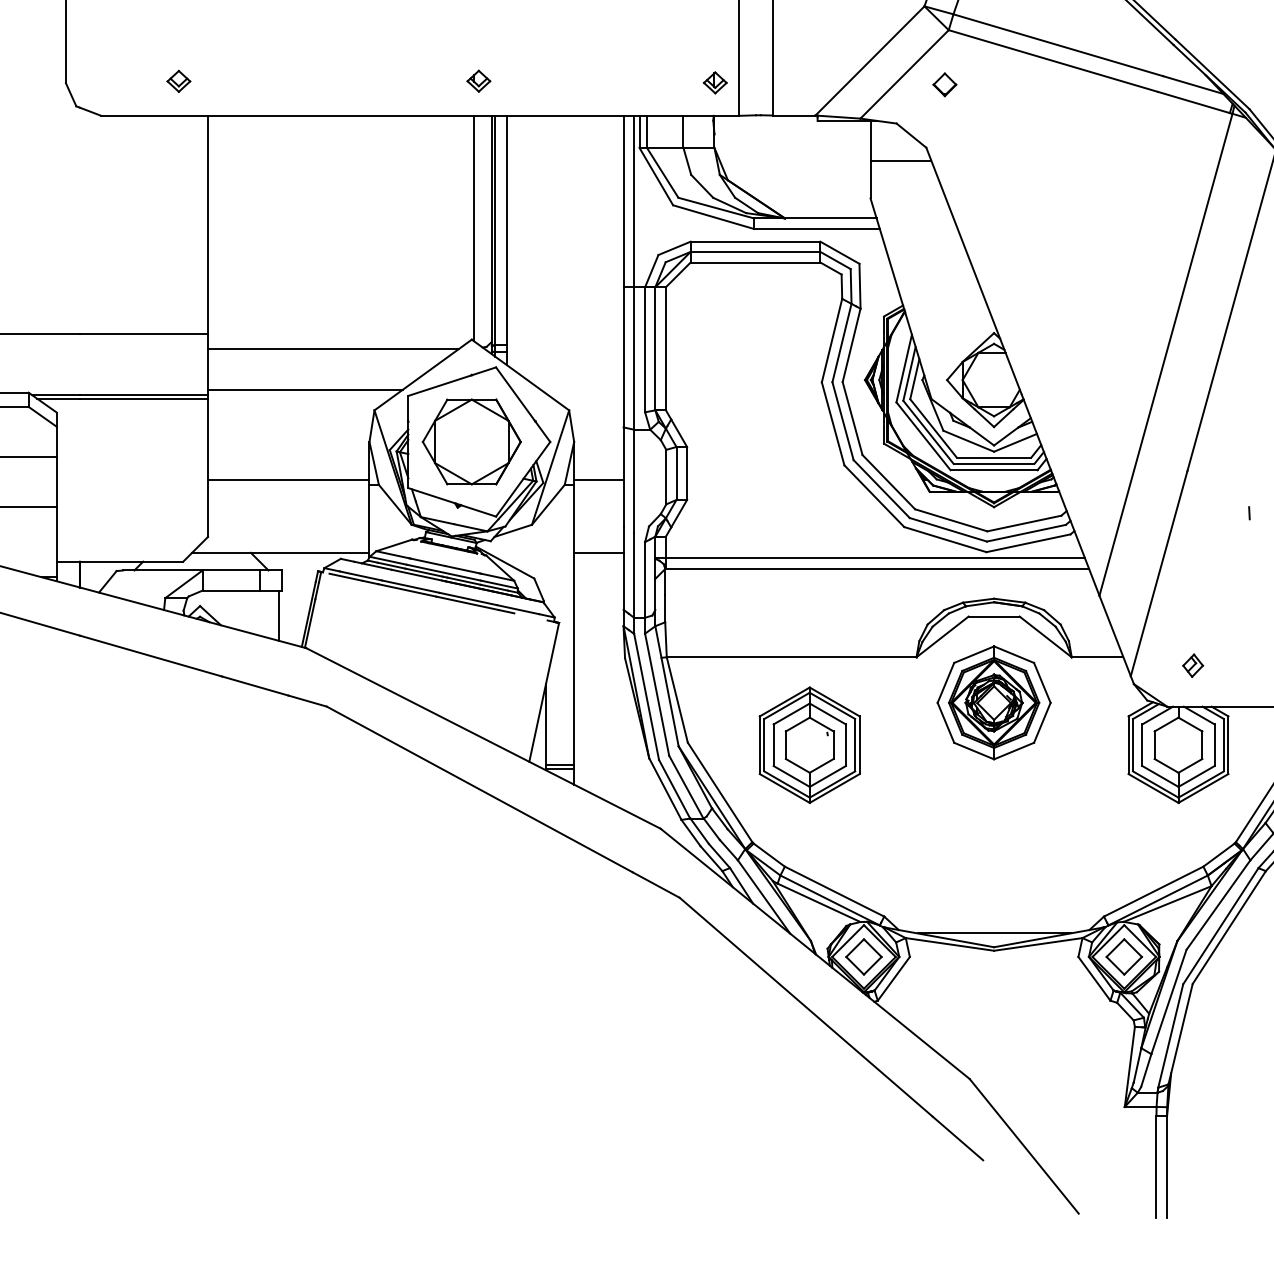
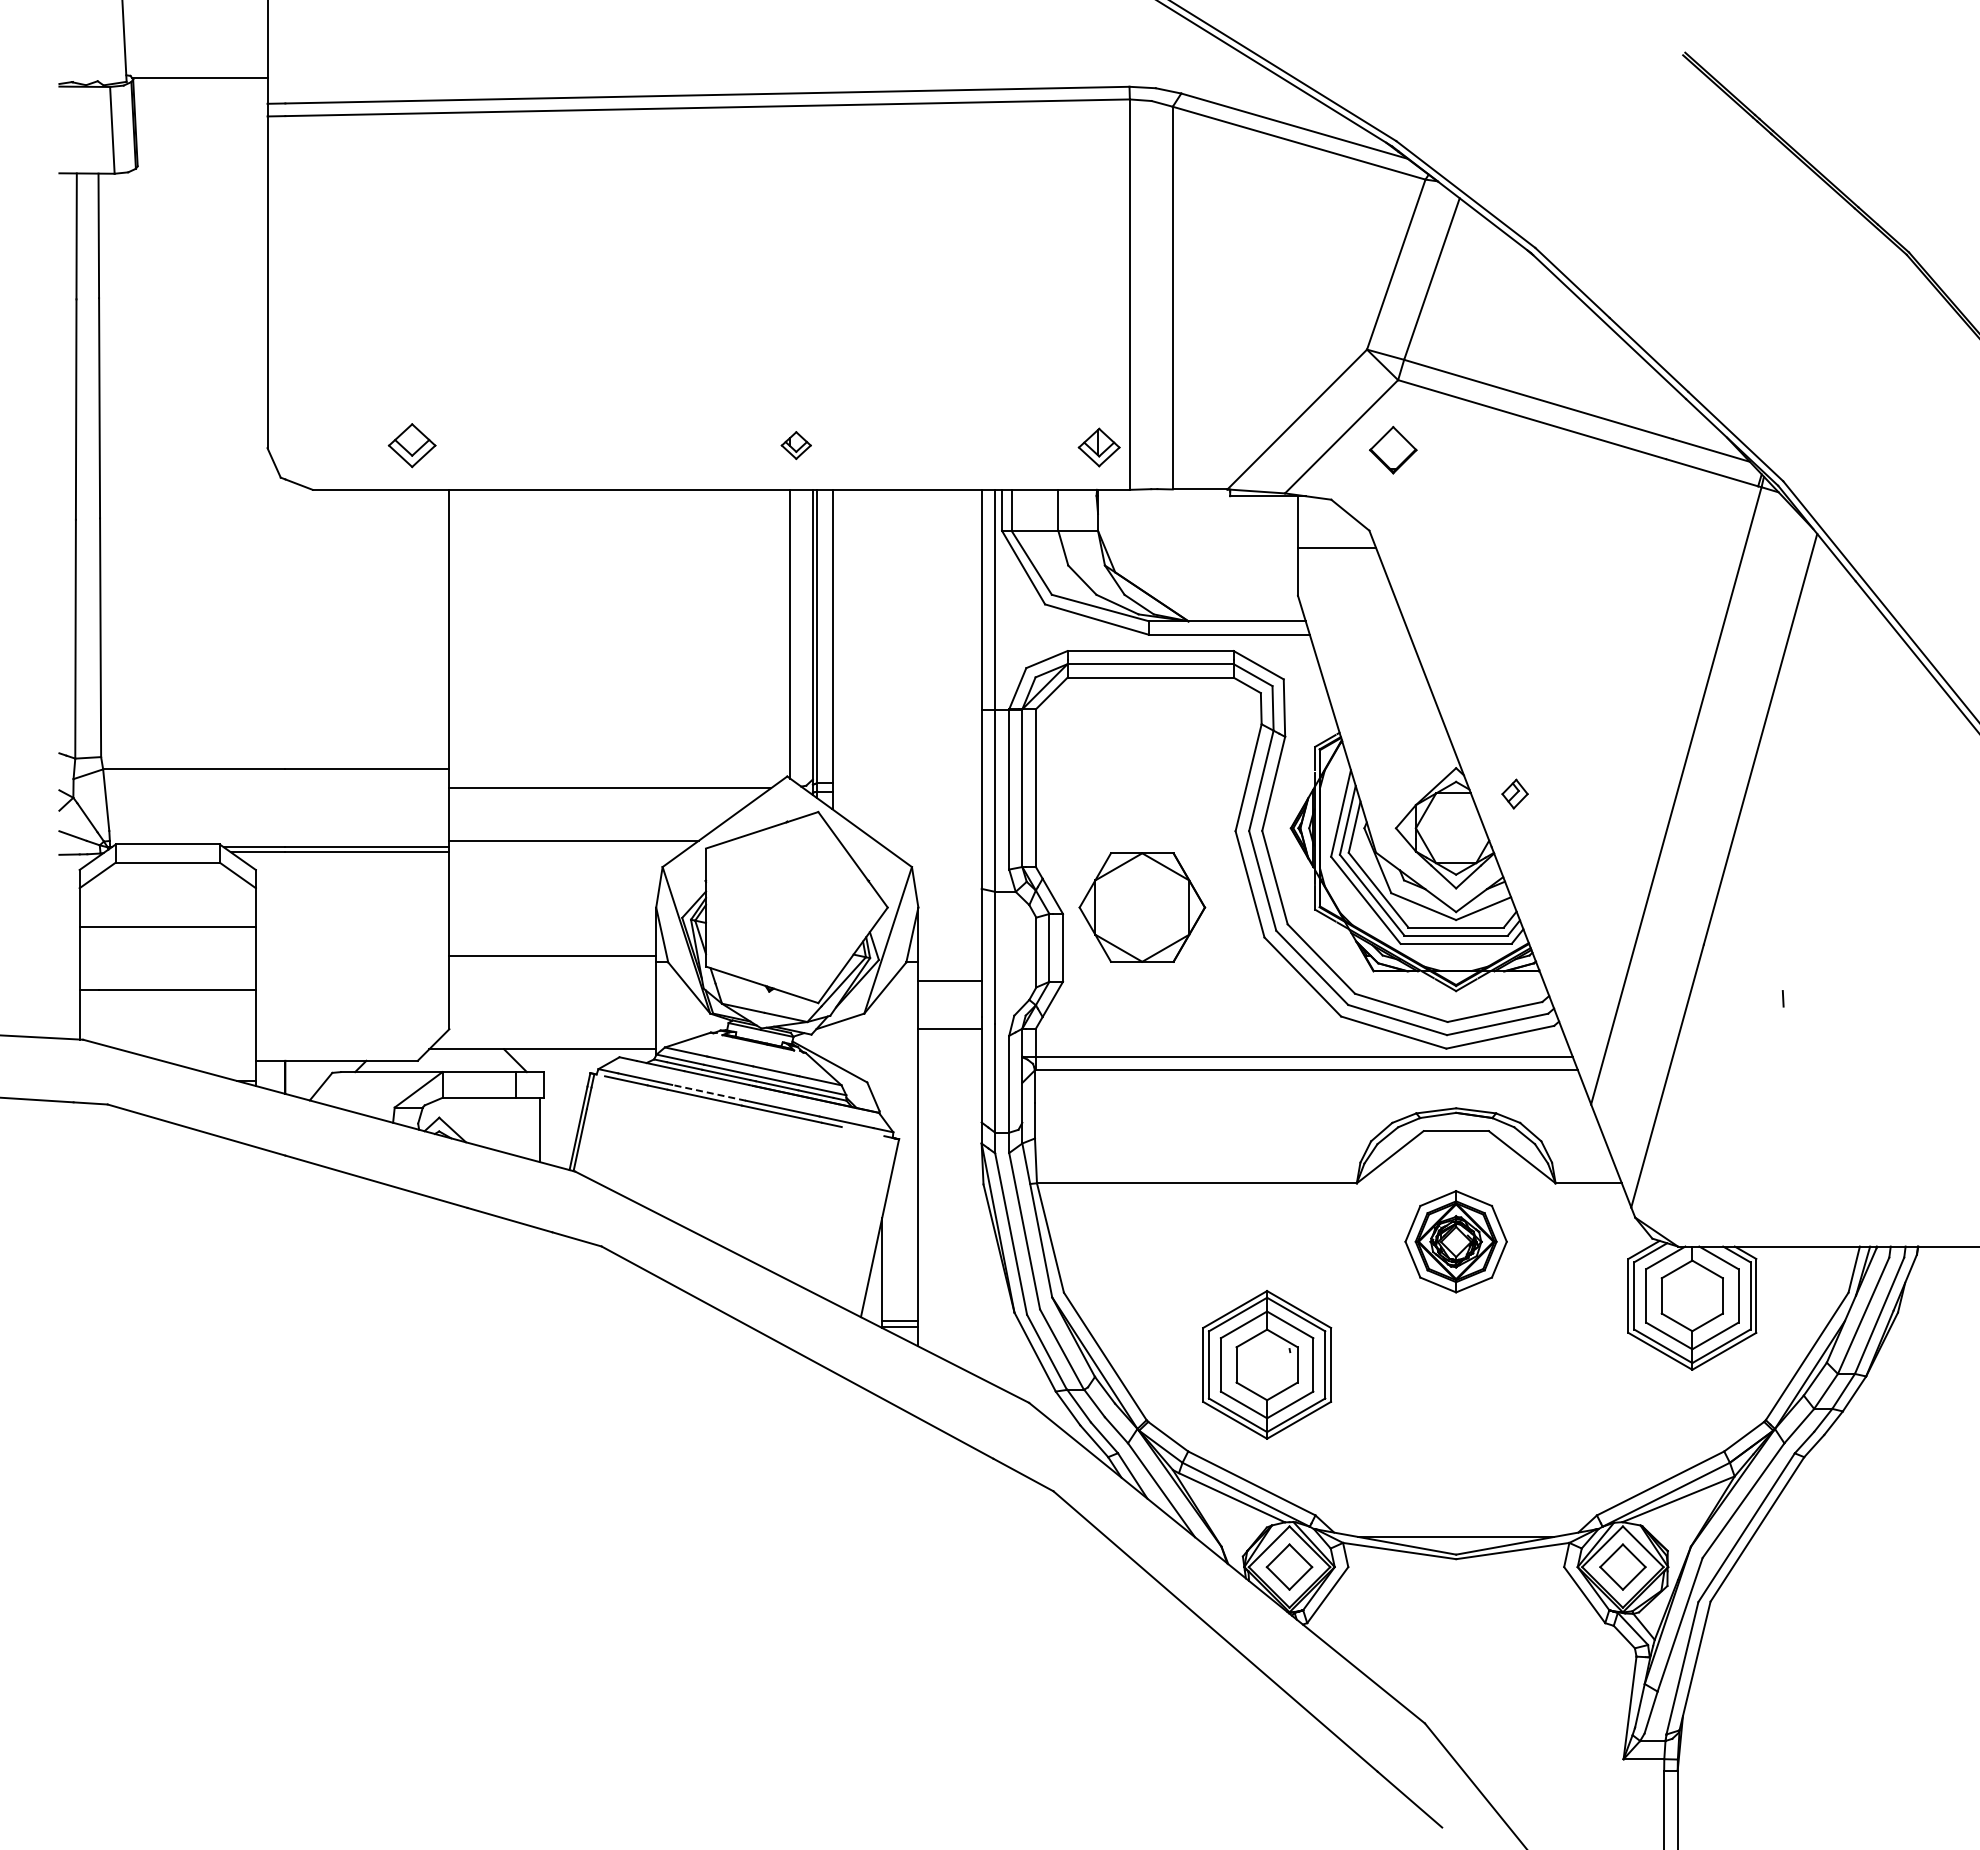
part: (178, 81) -> (411, 445), size x1.6
part: (714, 82) -> (1098, 447), size x1.4
part: (944, 84) -> (1392, 449), size x1.6
part: (471, 441) -> (1142, 907), moved
line: (598, 479) -> (949, 1028), moved
line: (598, 552) -> (949, 981), moved
line: (411, 586) -> (709, 1092), solid -> dashed
part: (1192, 665) -> (1514, 793), moved
part: (993, 702) -> (1455, 1241), size x0.7
part: (810, 744) -> (1267, 1364), moved

